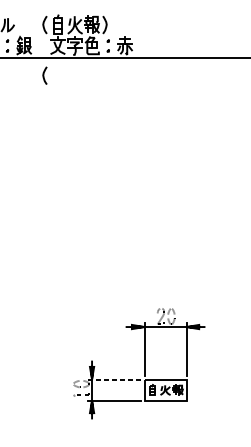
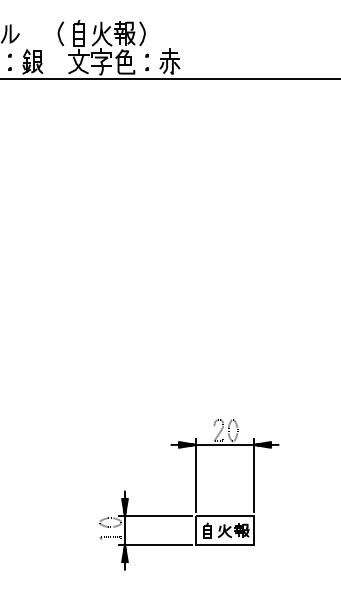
curve: (43, 75) -> (59, 102), removed
line: (114, 379) -> (155, 516), dashed -> solid

